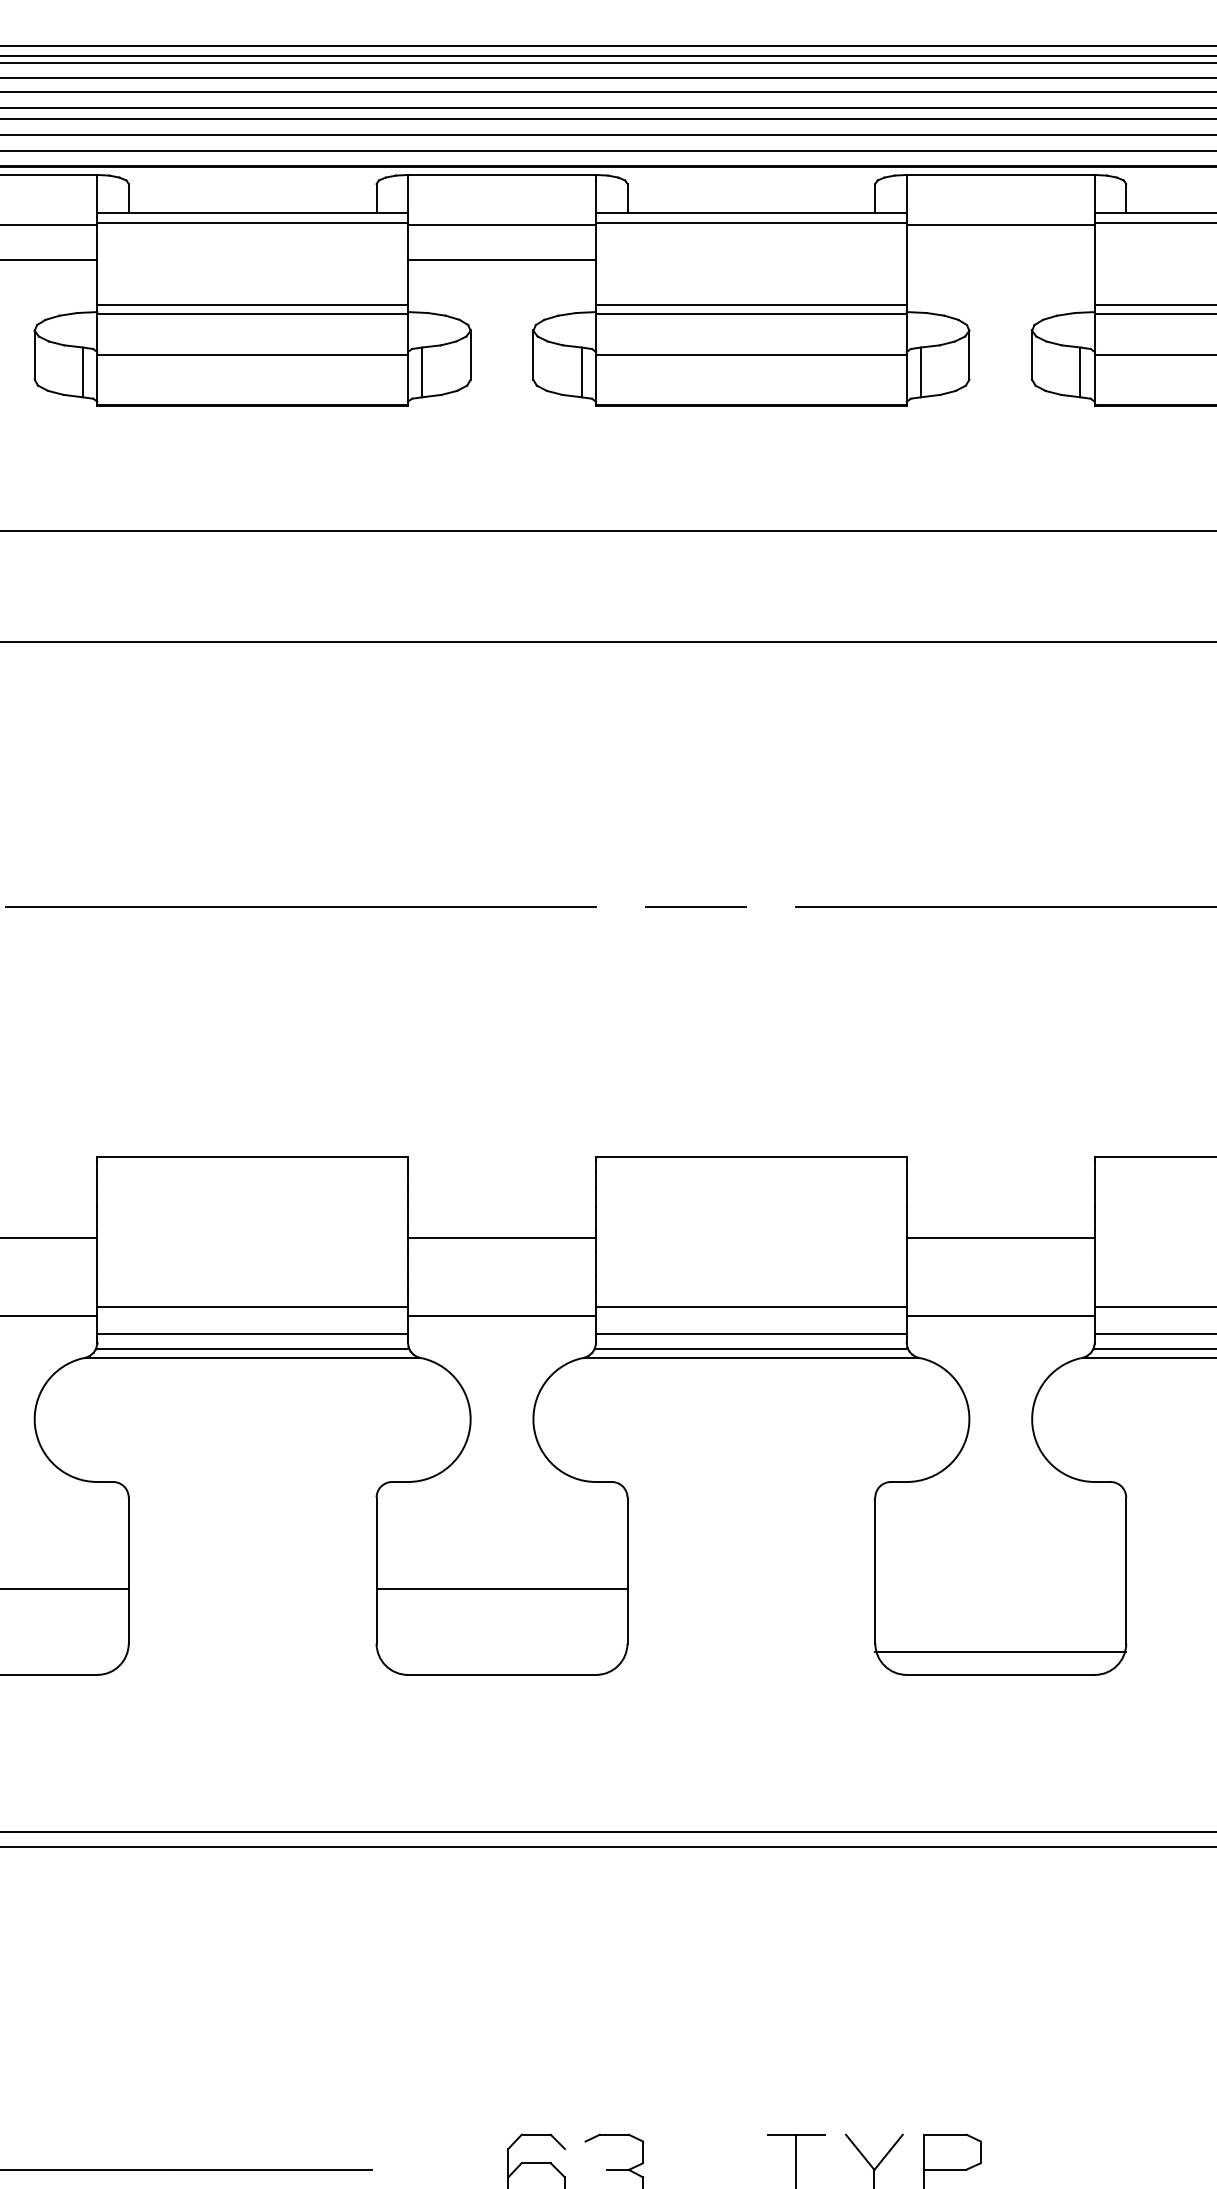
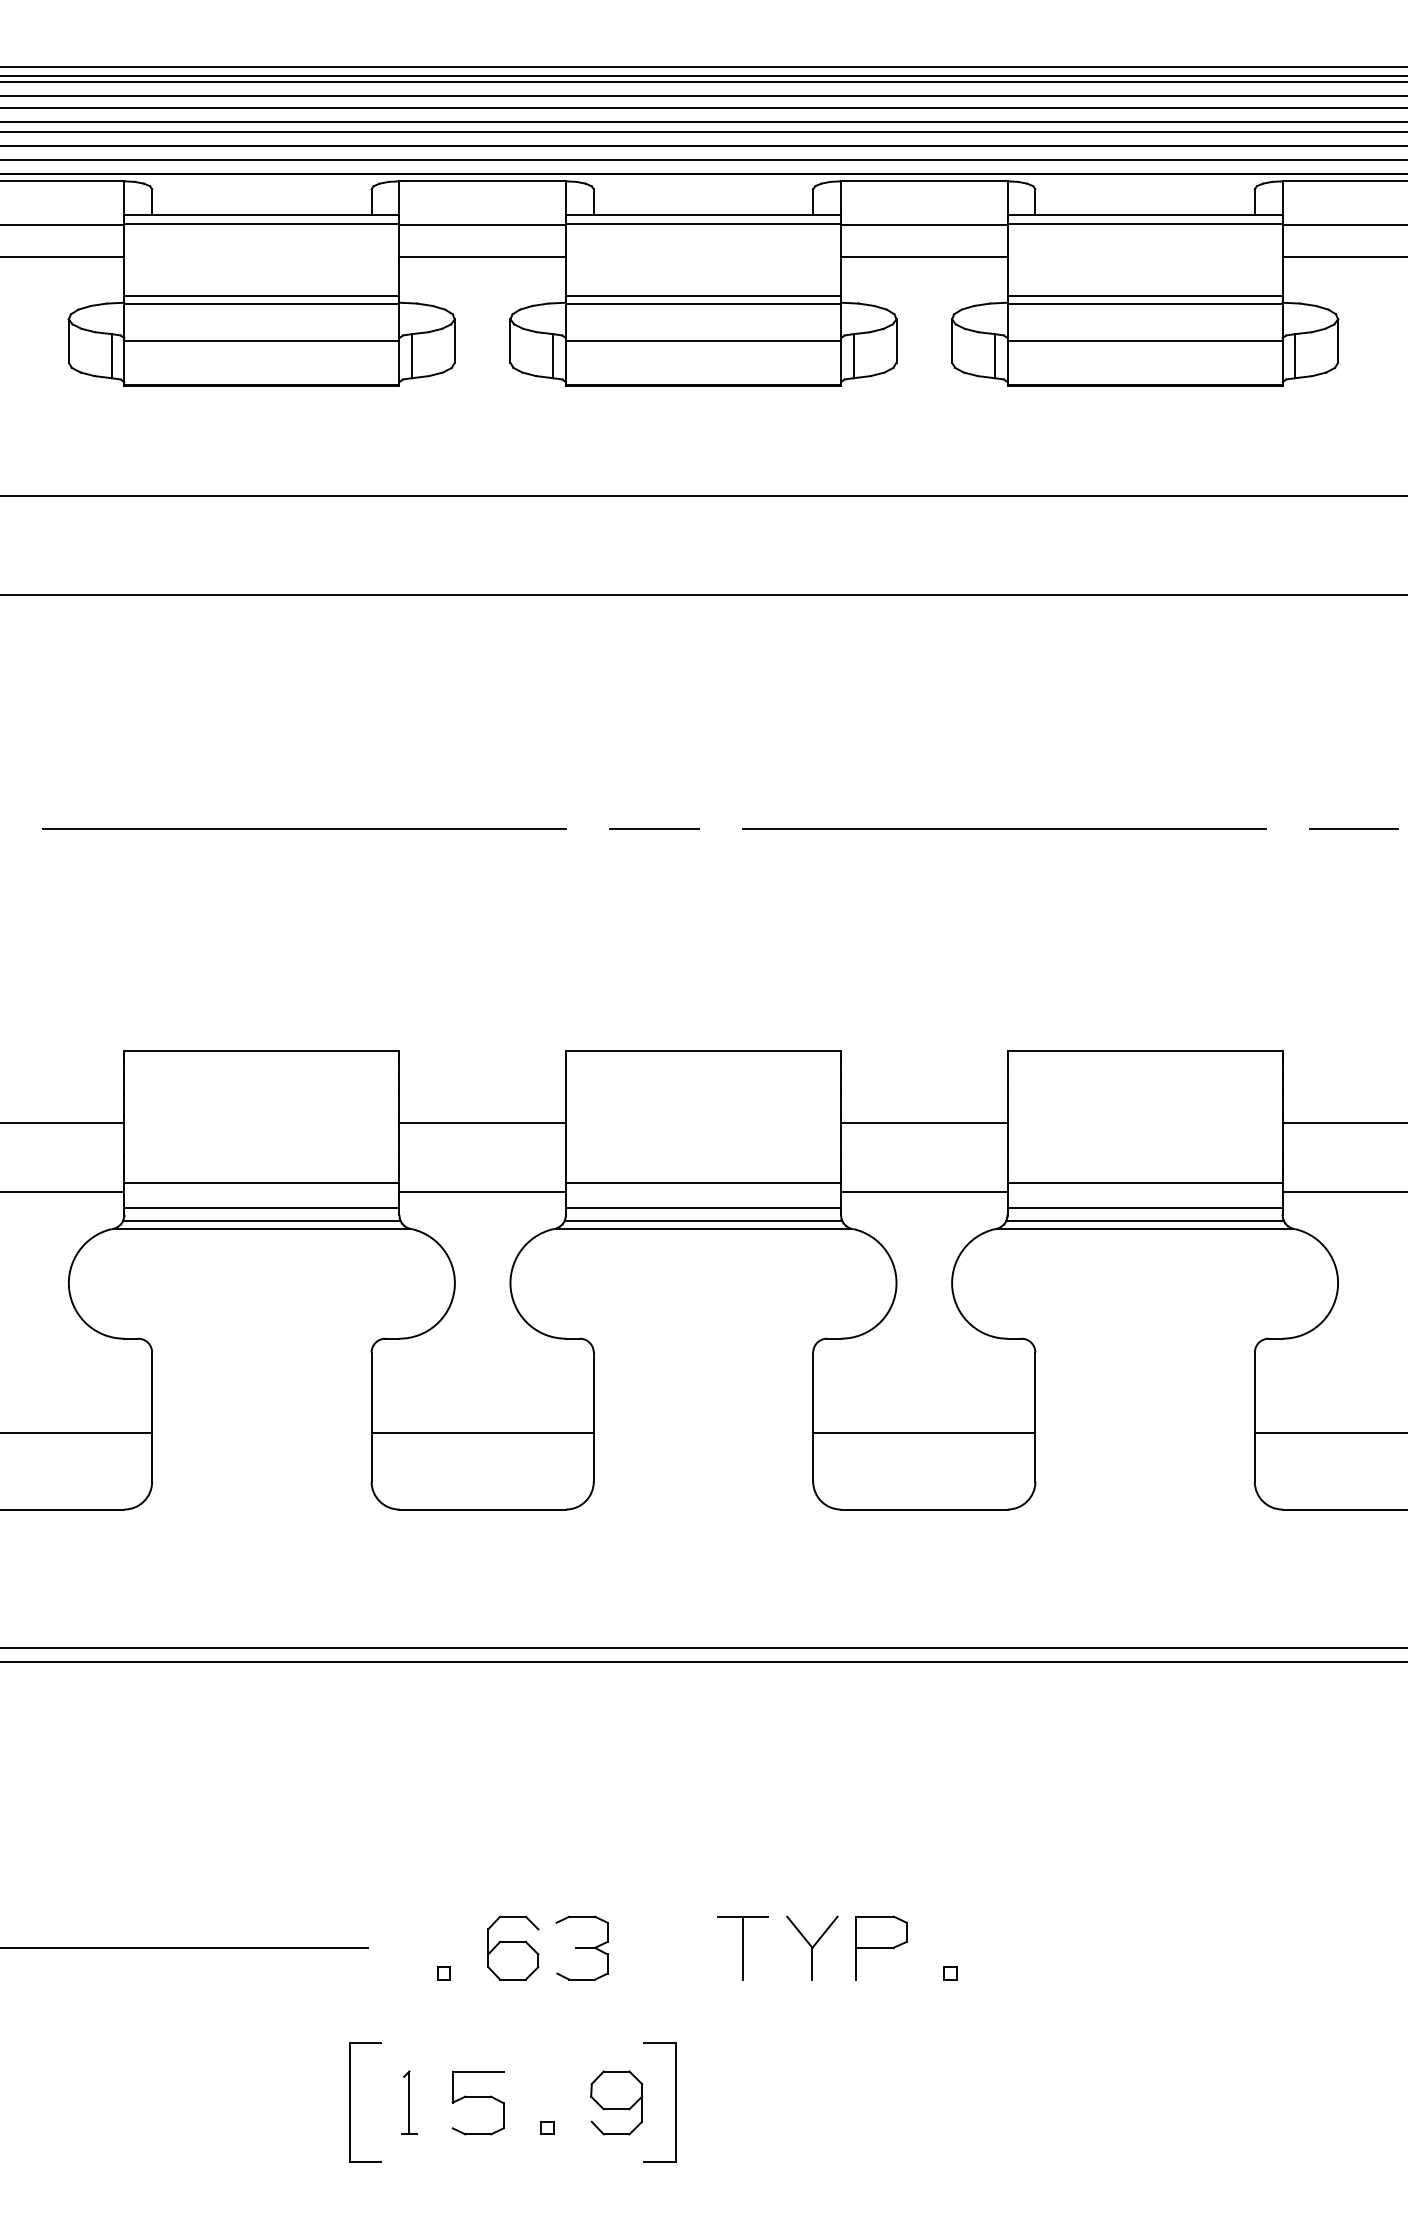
line: (1000, 259) -> (924, 256), added
line: (1000, 1652) -> (924, 1433), moved

